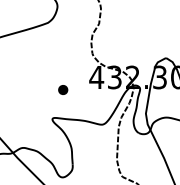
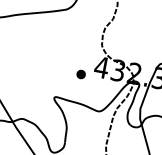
part: (63, 89) -> (81, 74), moved

